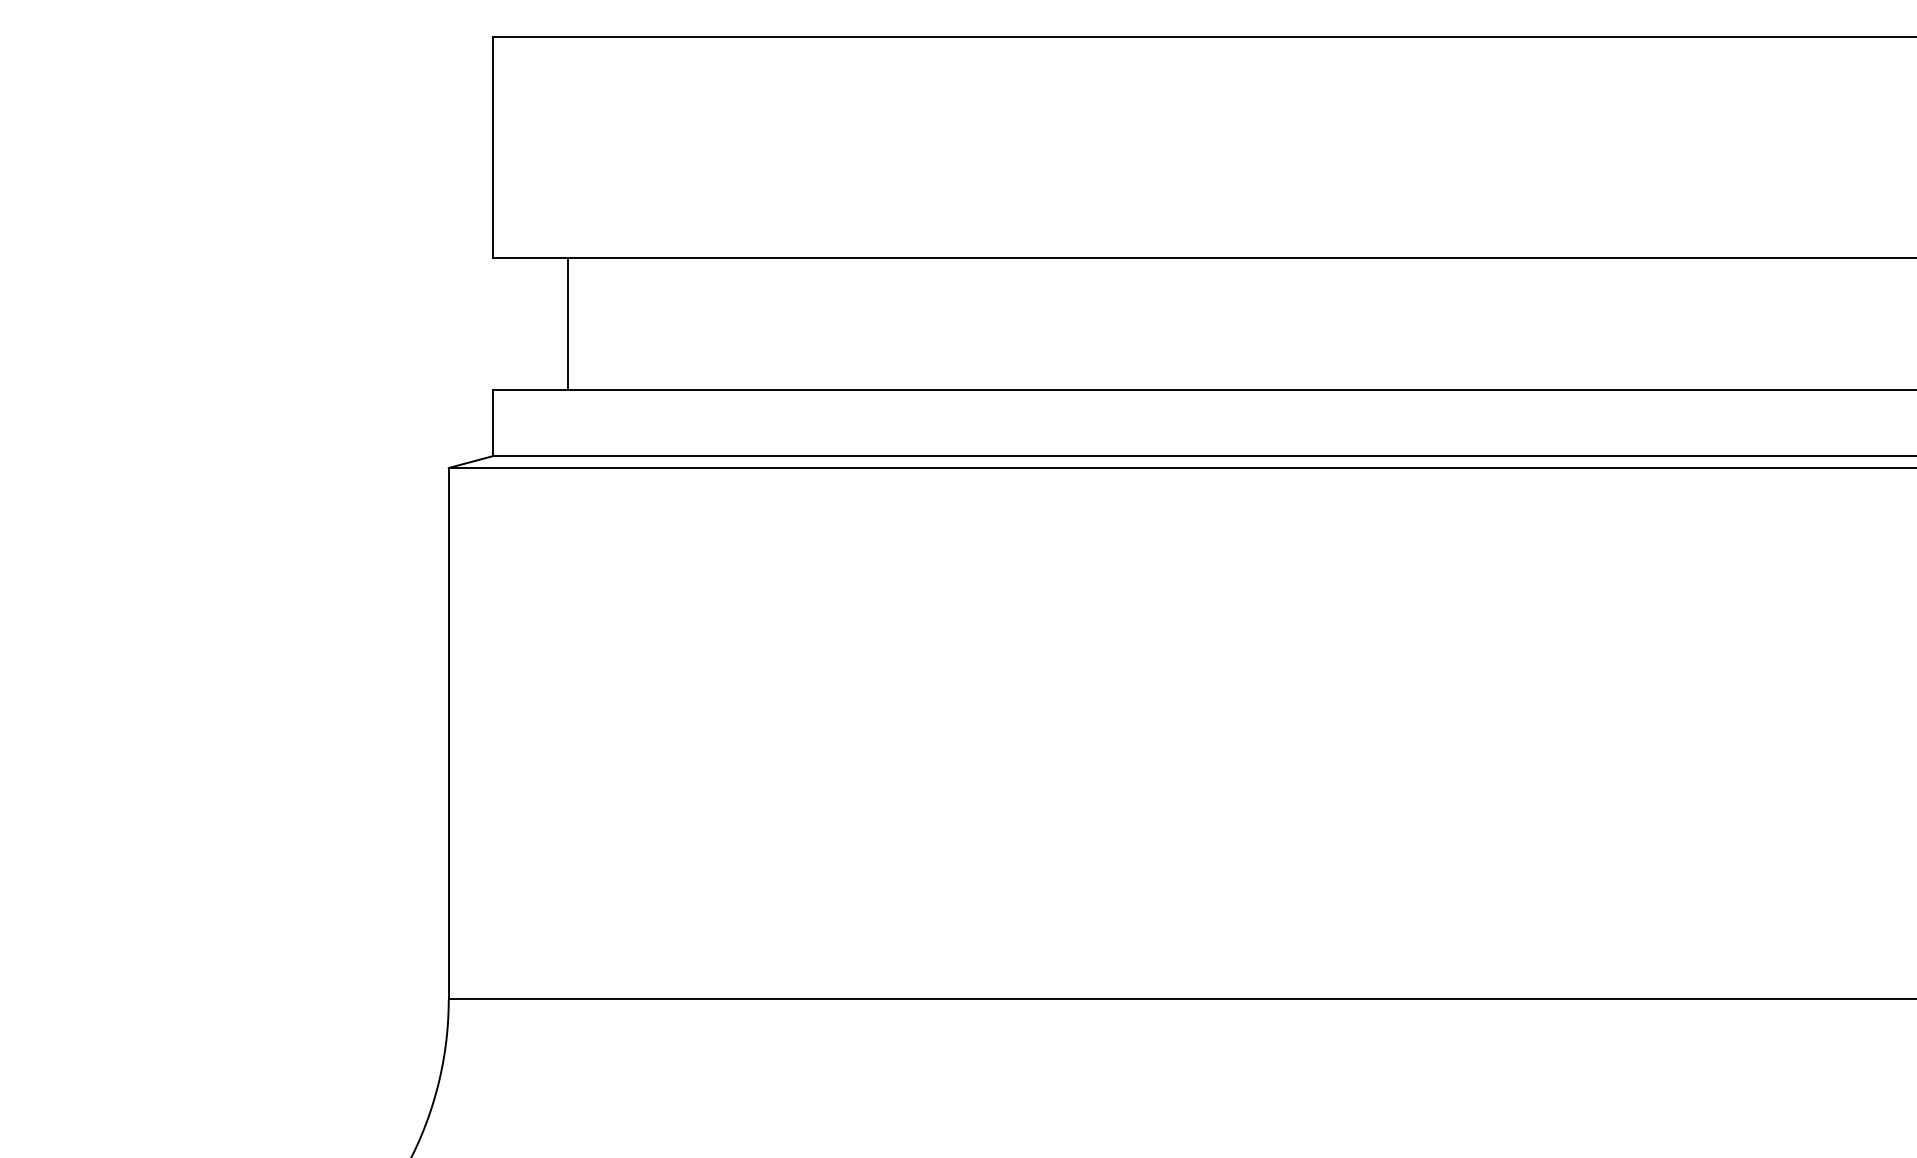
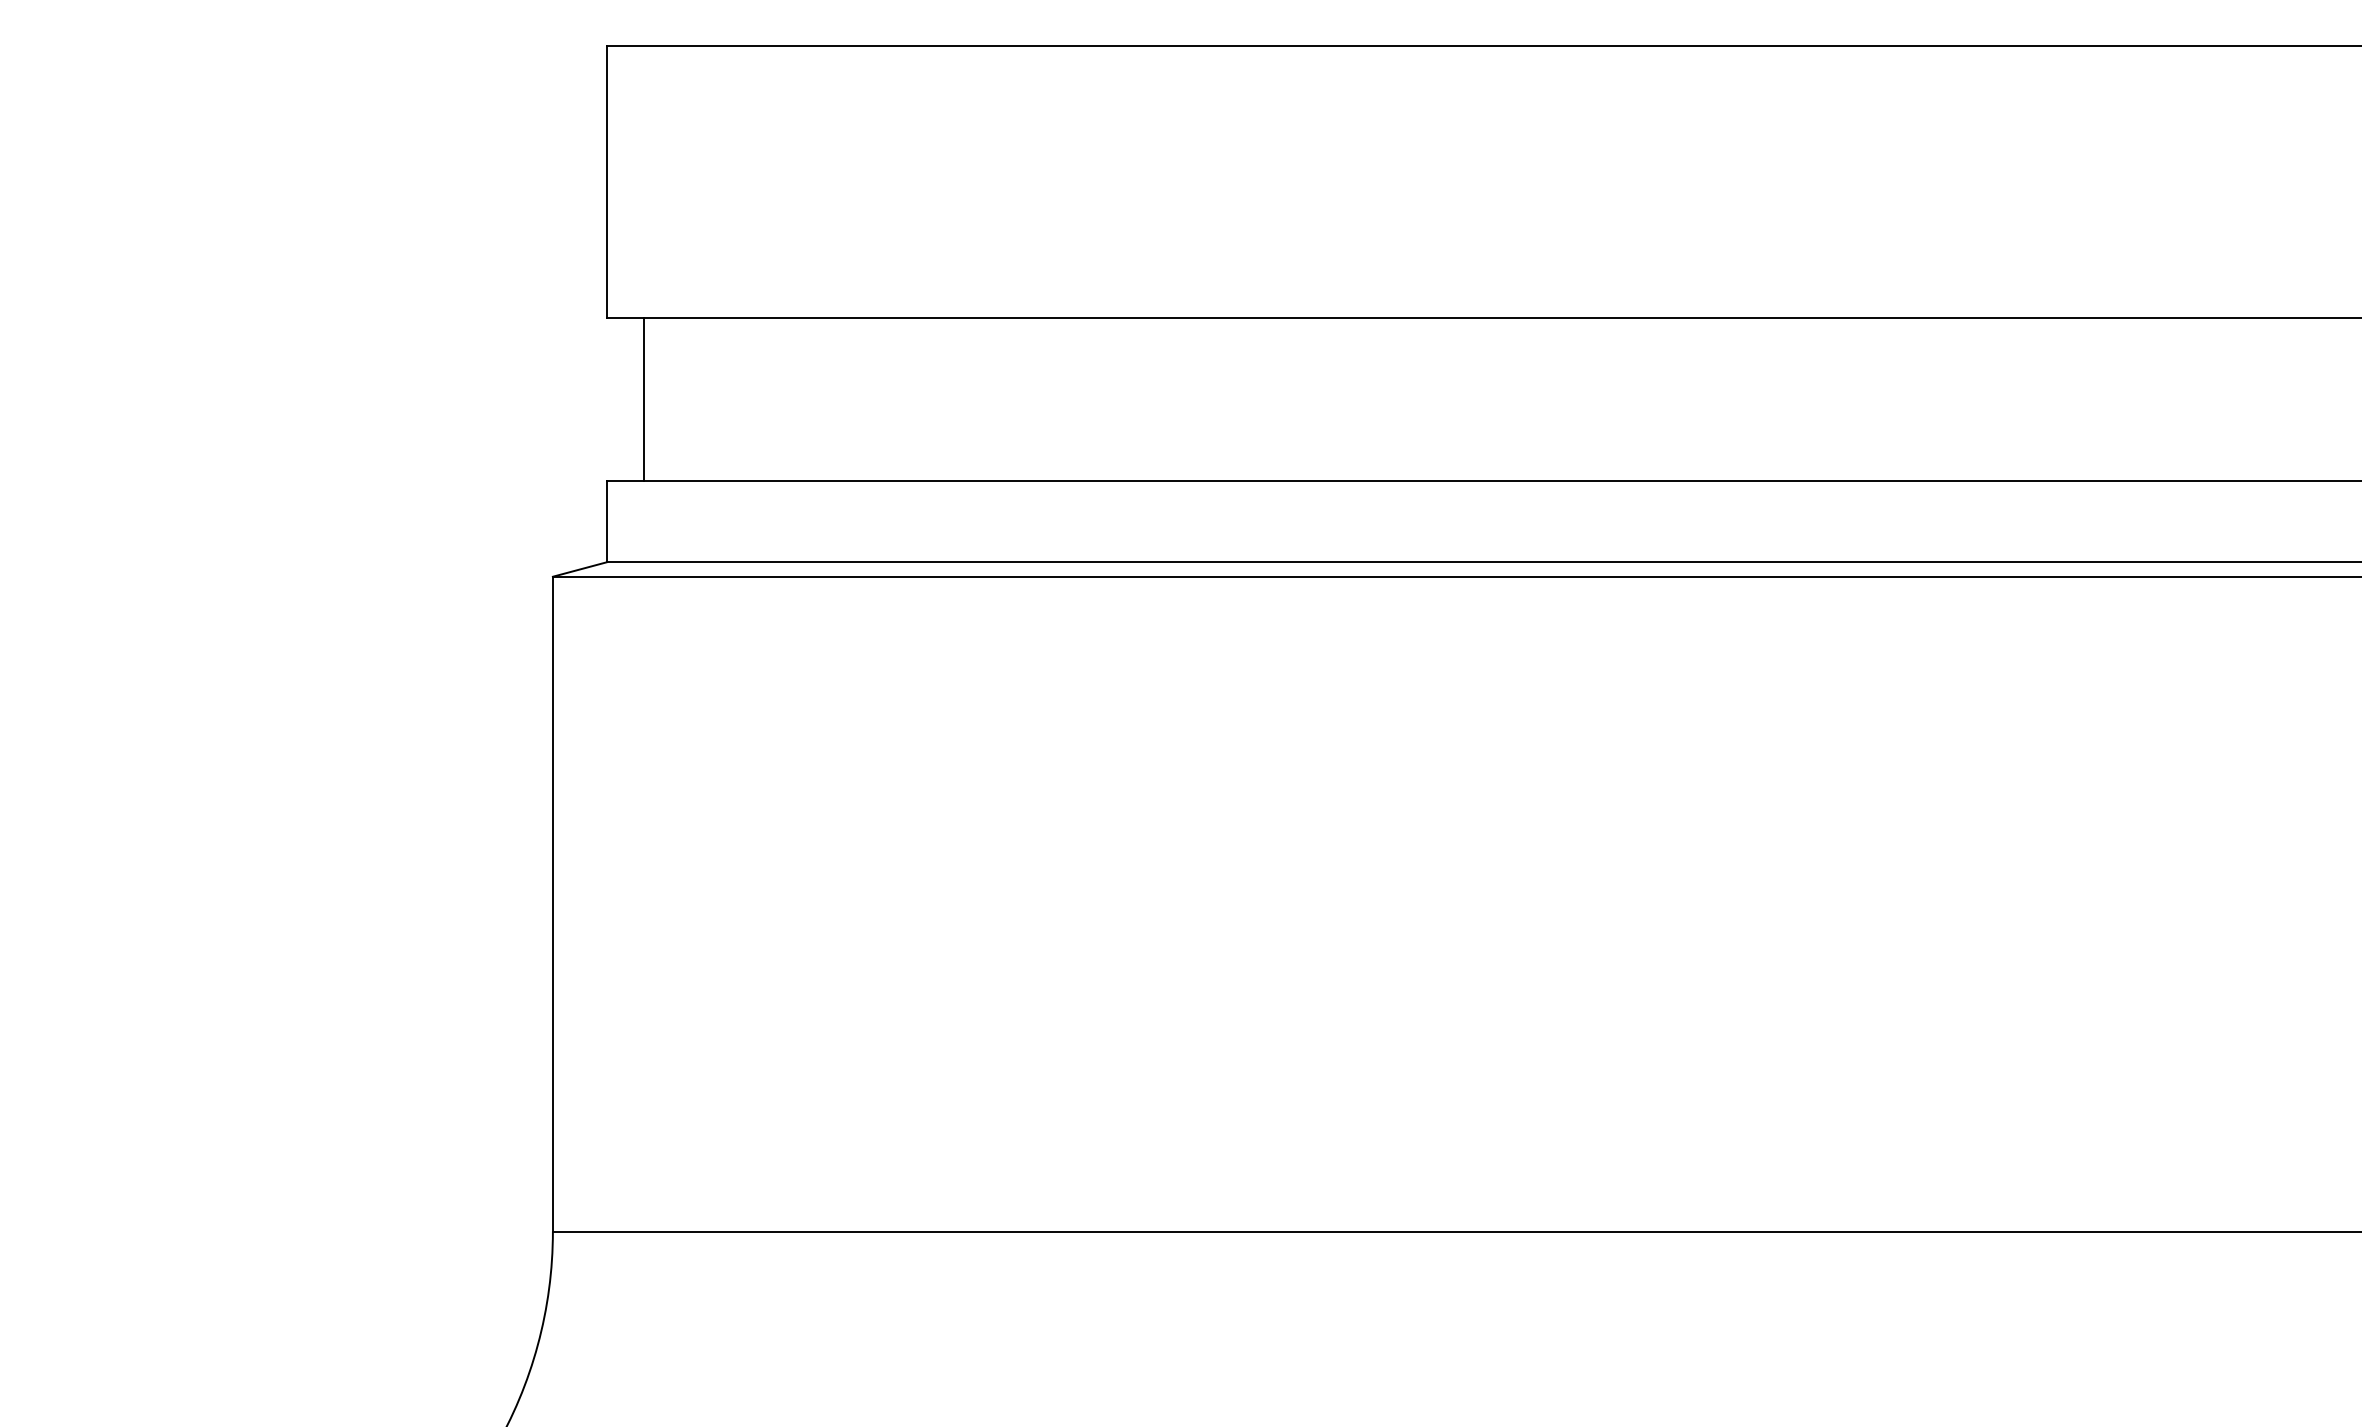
line: (567, 323) -> (643, 398), moved

